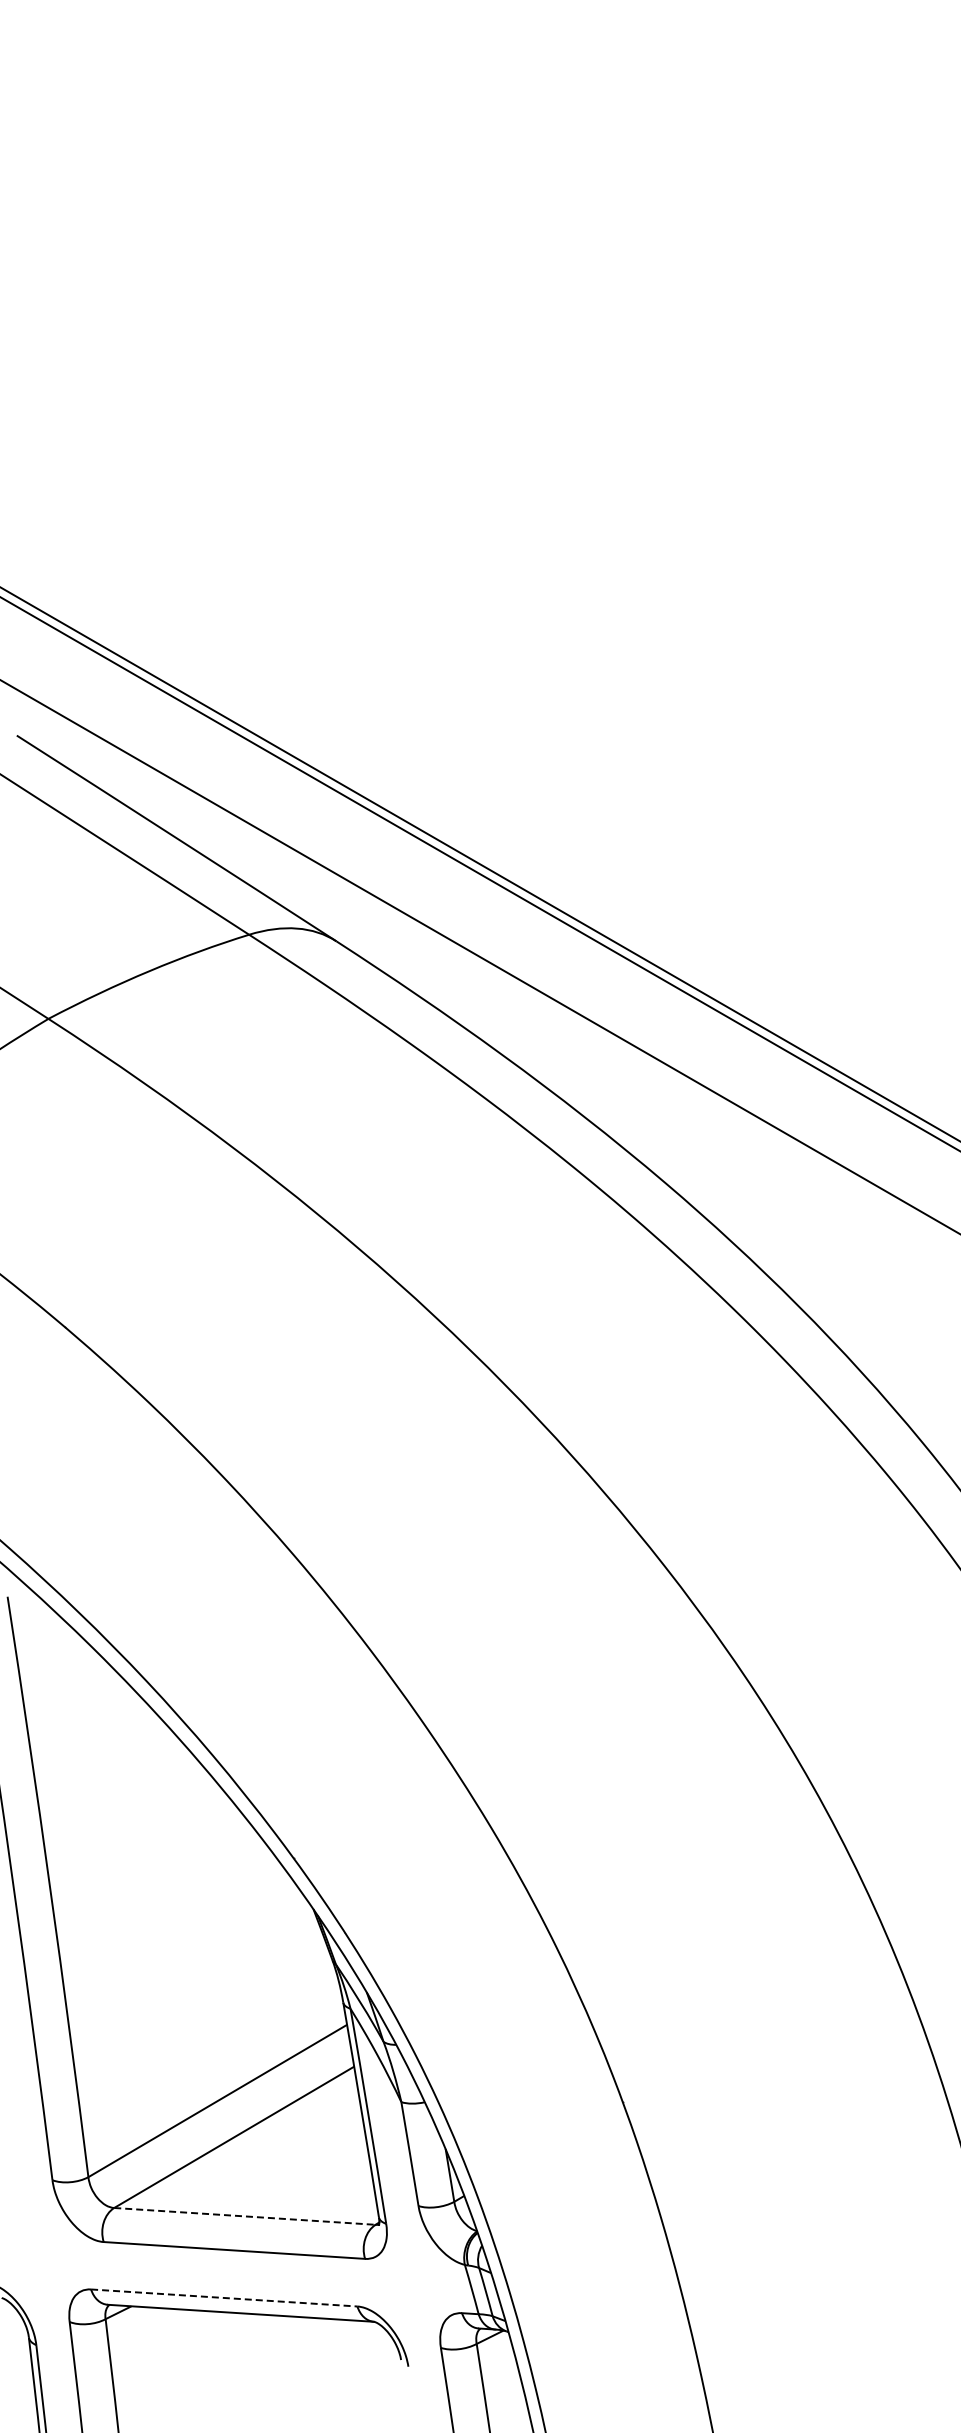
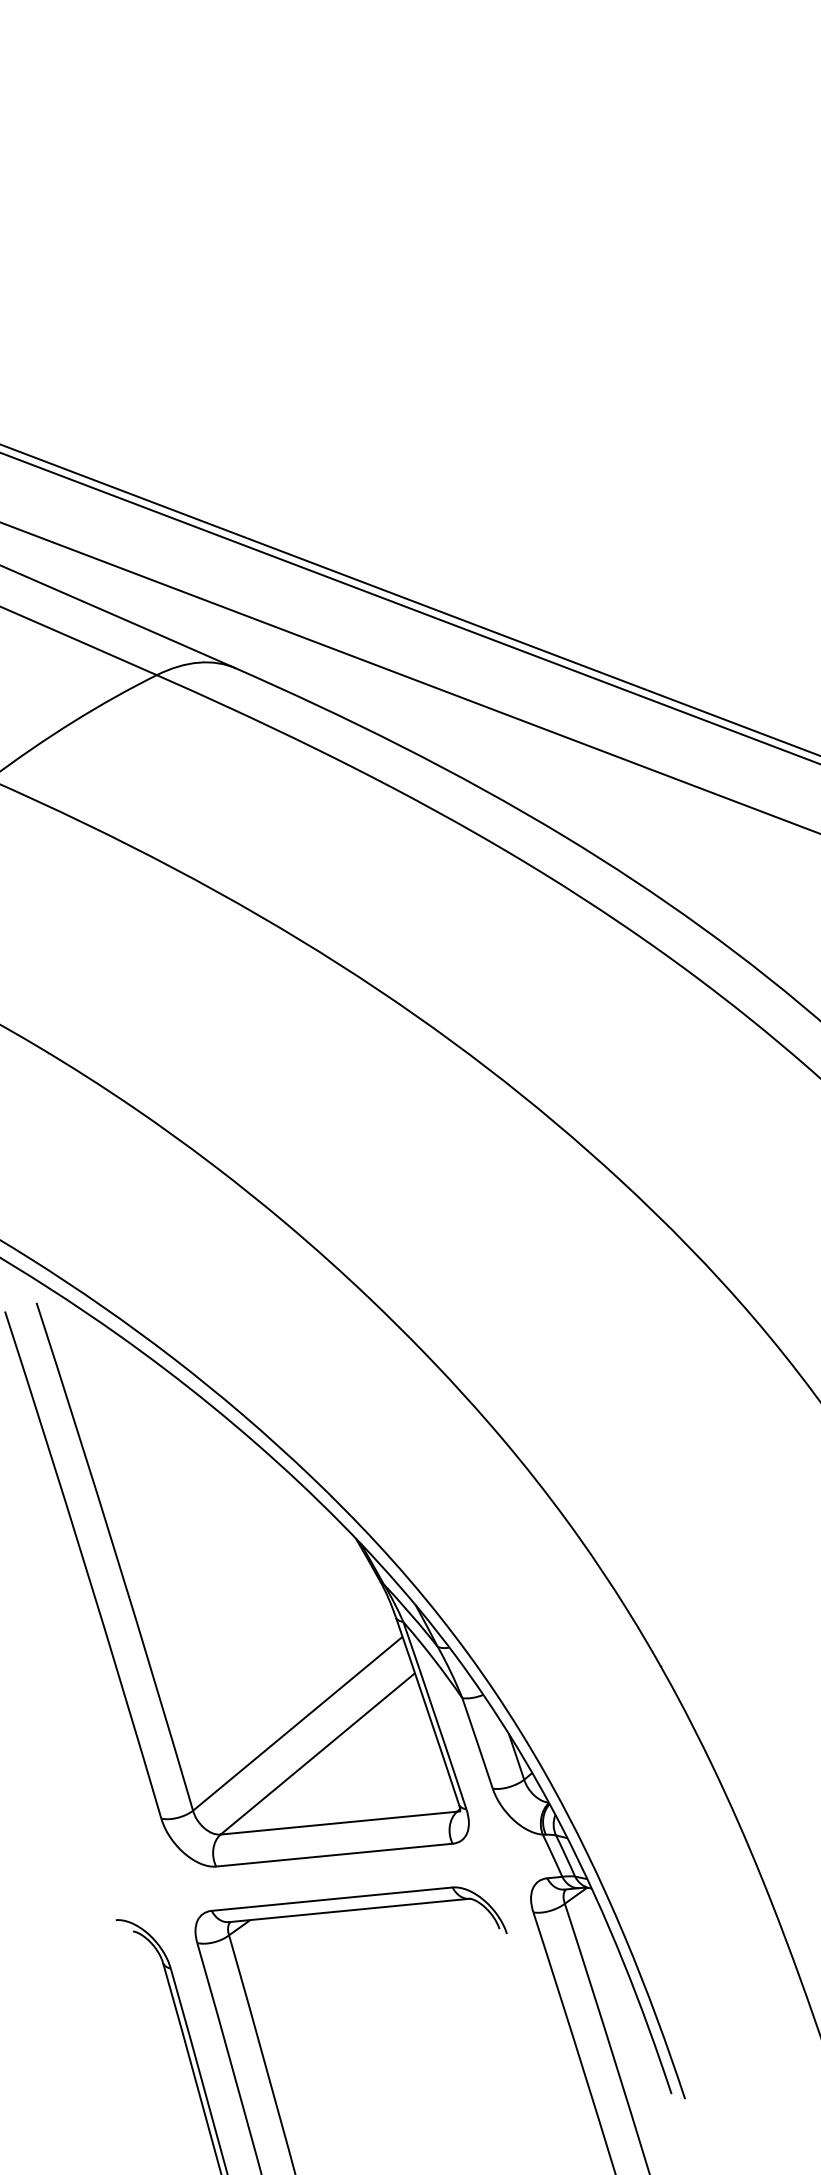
line: (244, 2216) -> (338, 1823), dashed -> solid
line: (224, 2298) -> (332, 1899), dashed -> solid

